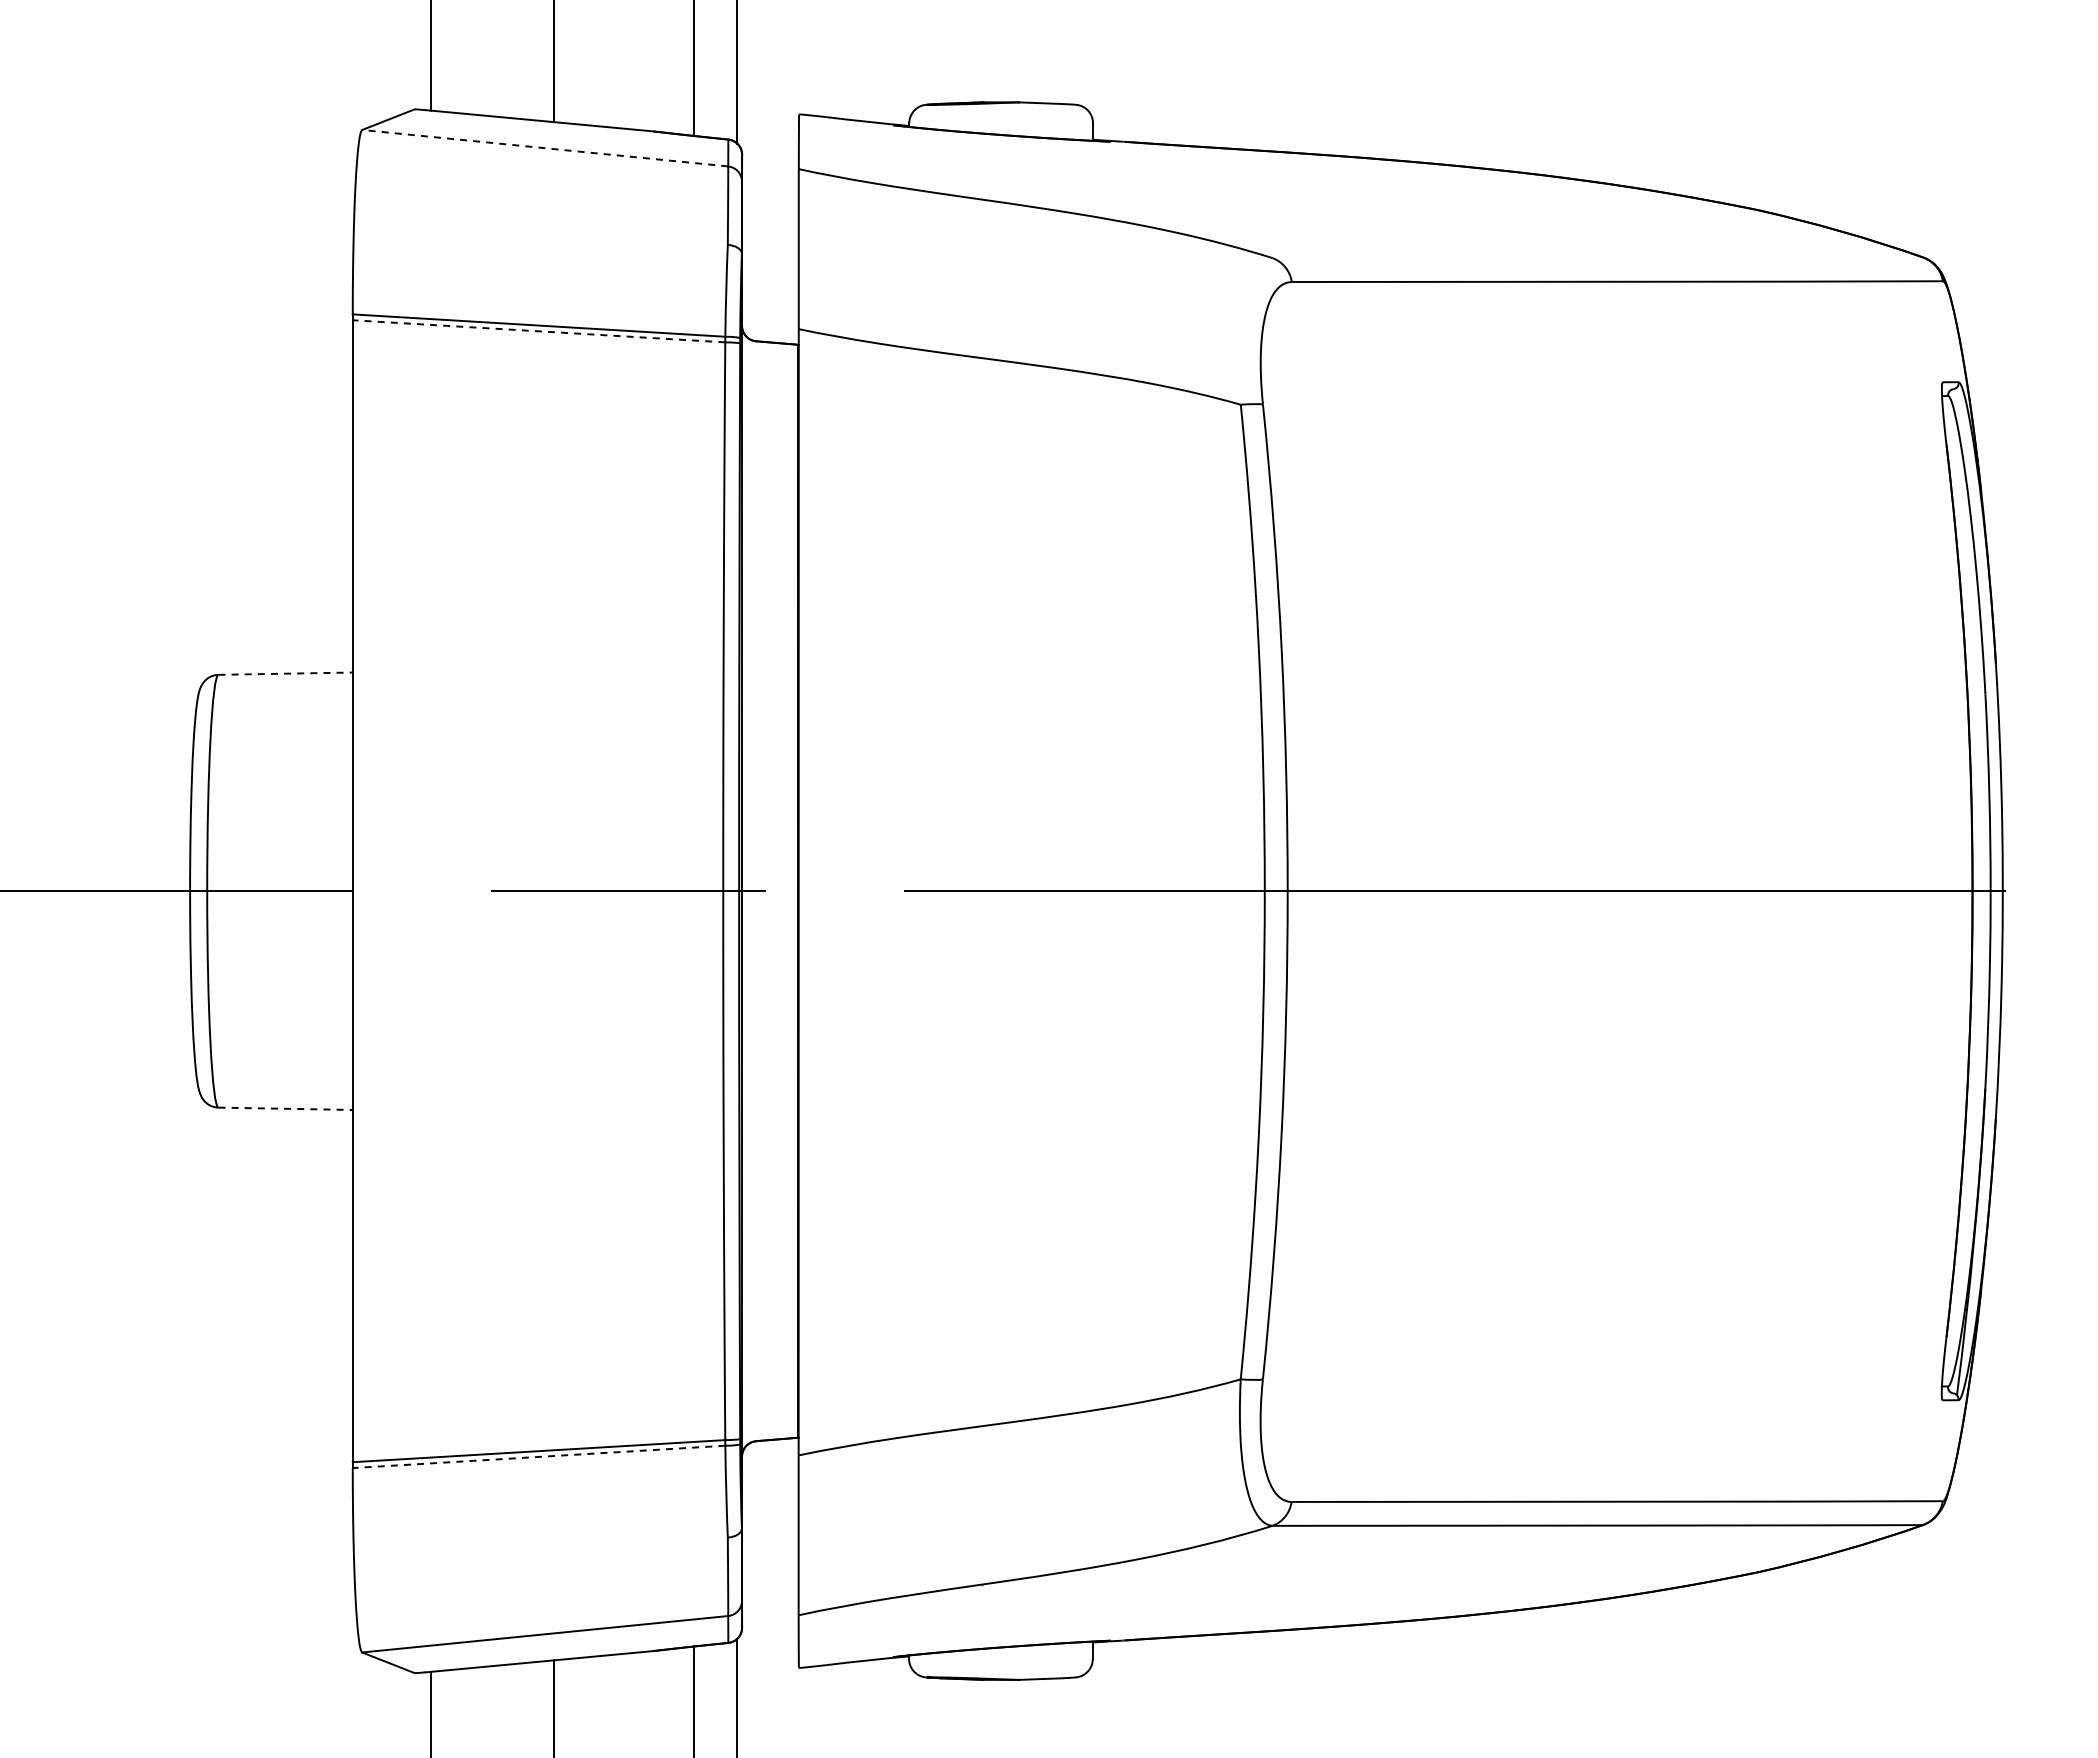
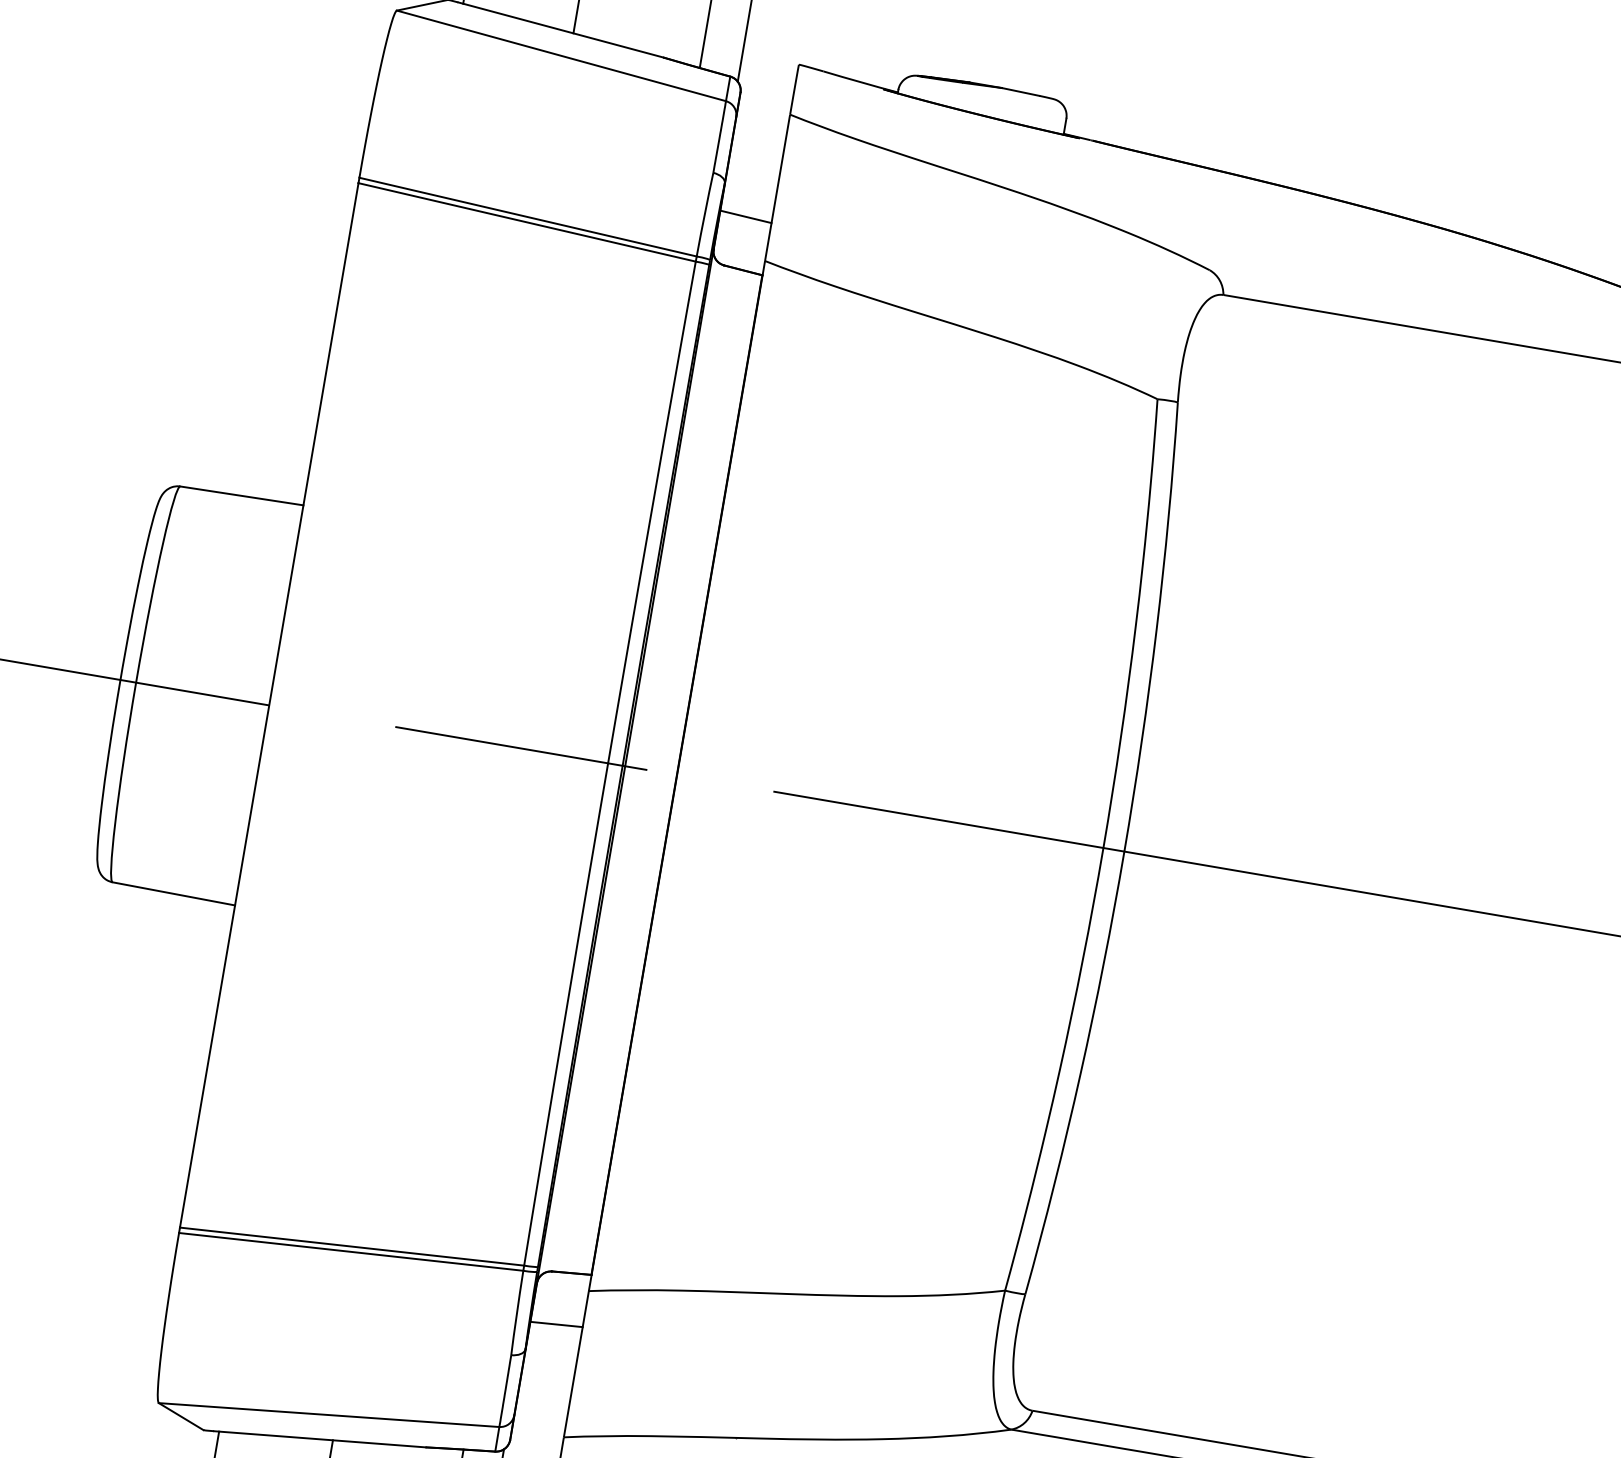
line: (545, 148) -> (561, 56), dashed -> solid
line: (770, 285) -> (746, 216), added
line: (539, 331) -> (527, 222), dashed -> solid
line: (286, 673) -> (242, 495), dashed -> solid
line: (286, 1108) -> (174, 893), dashed -> solid
line: (539, 1456) -> (351, 1251), dashed -> solid
line: (770, 1496) -> (556, 1324), added

